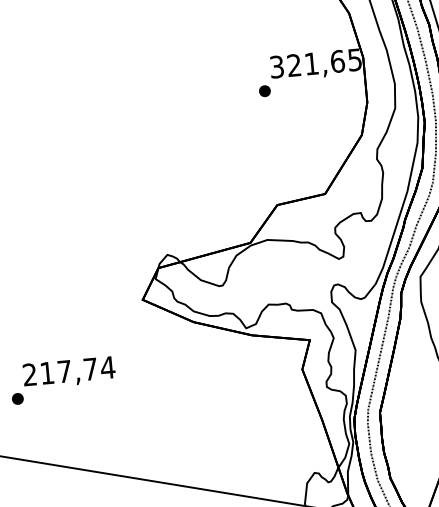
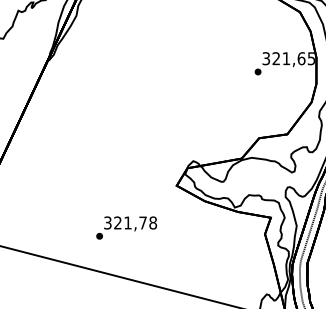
text: (68, 370) -> (130, 222), 217,74 -> 321,78

